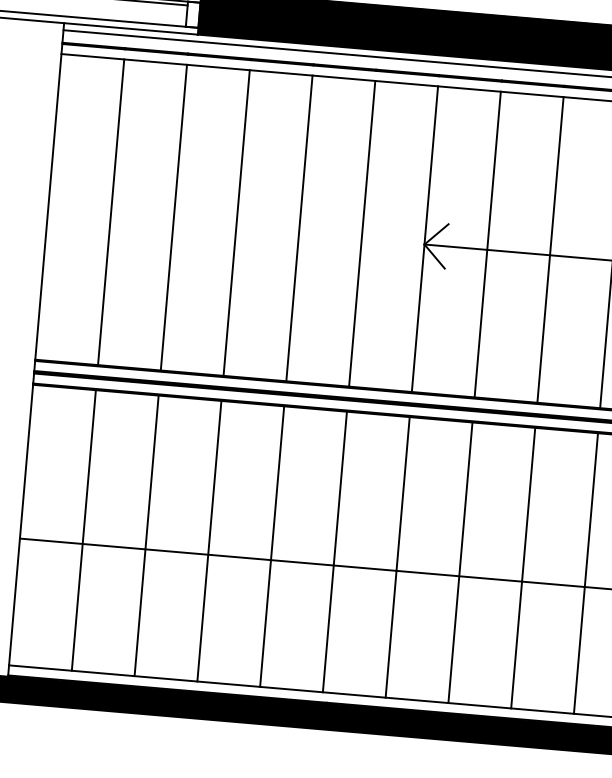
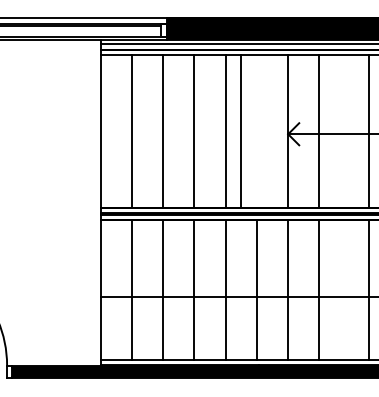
line: (361, 233) -> (240, 131), moved
line: (550, 249) -> (368, 131), moved
line: (522, 567) -> (368, 289), moved

